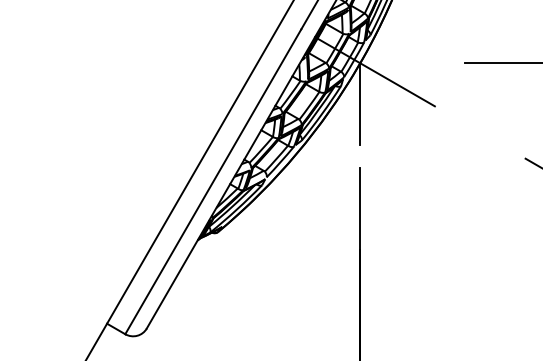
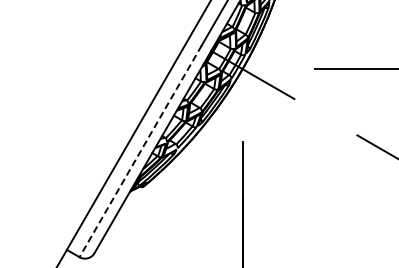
line: (360, 104) -> (242, 97), removed
line: (213, 181) -> (140, 151), solid -> dashed

